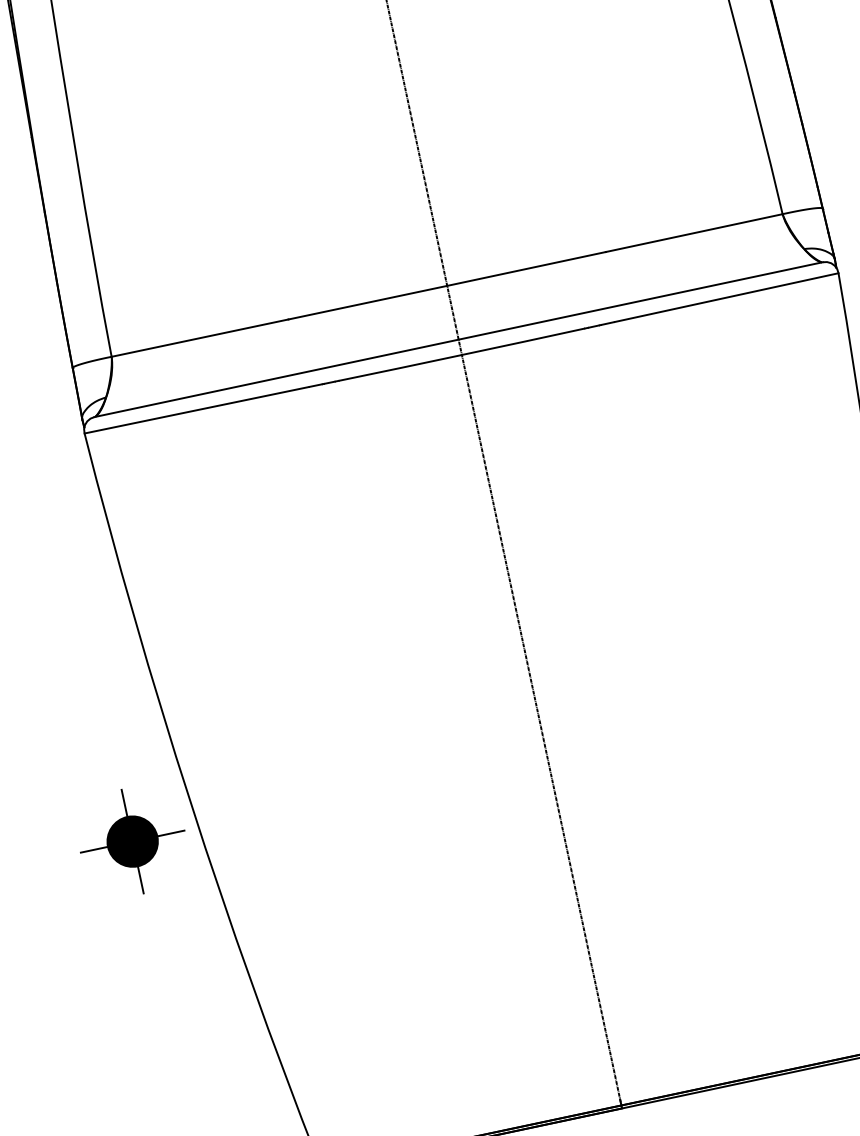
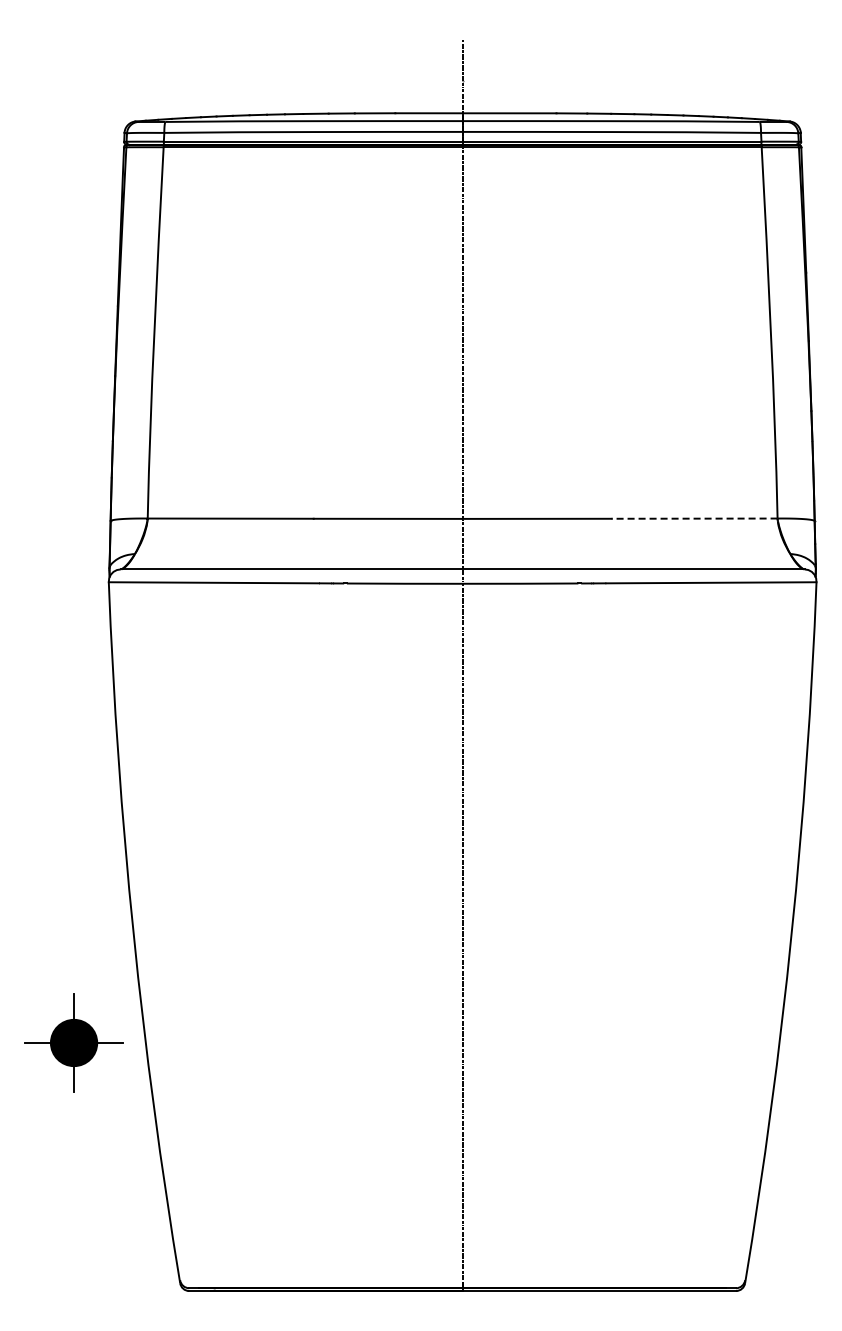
line: (694, 232) -> (694, 518), solid -> dashed
part: (131, 841) -> (73, 1042), moved

